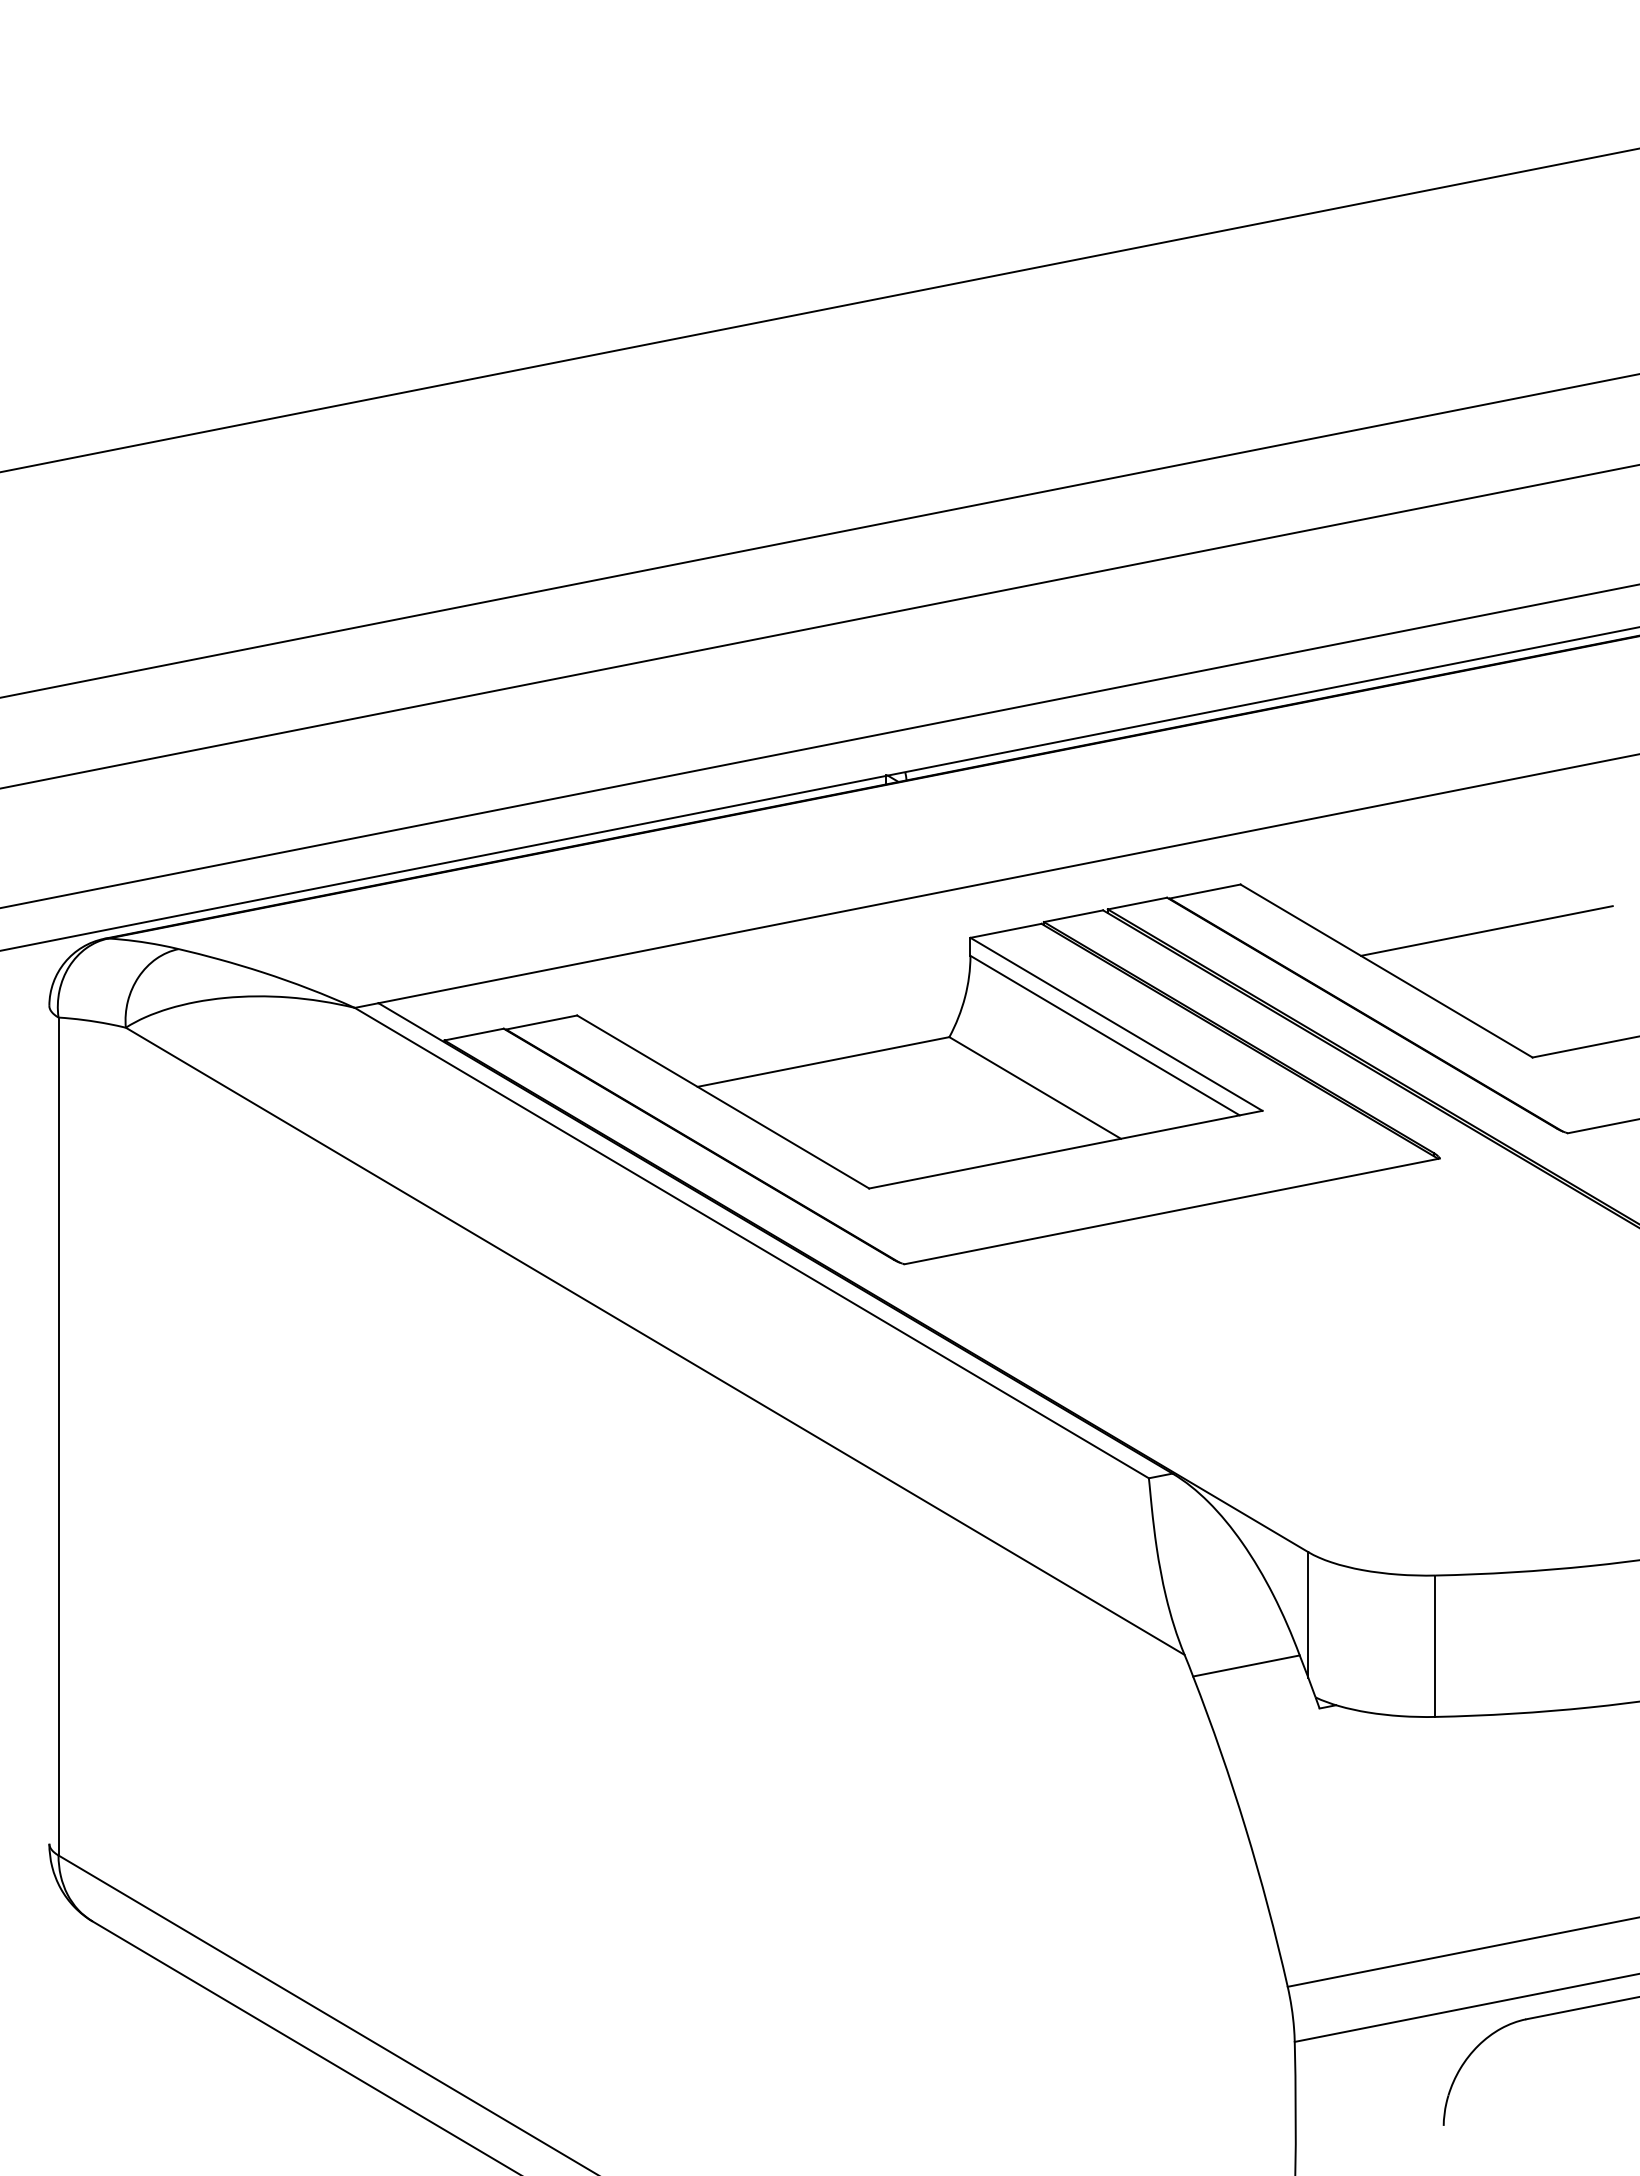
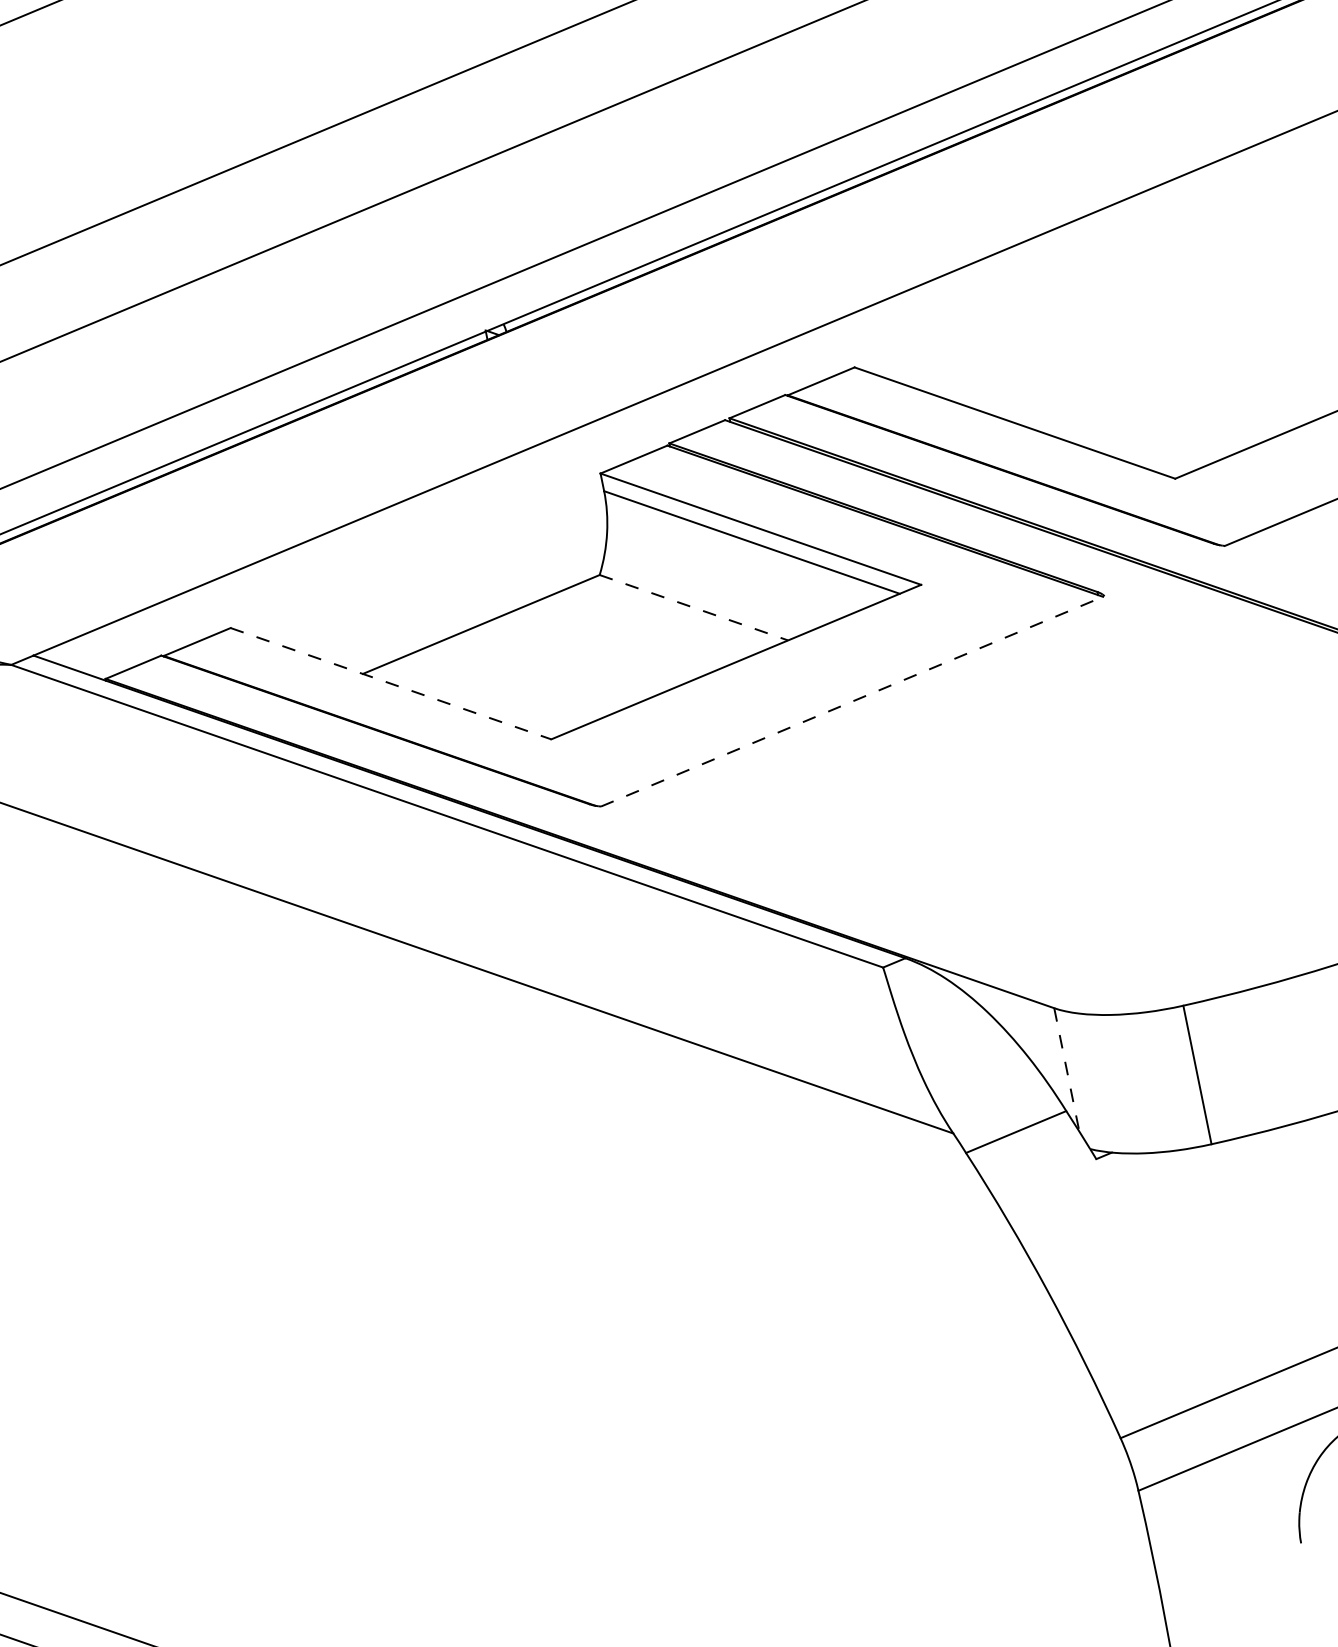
line: (1486, 930) -> (1104, 363), removed
line: (1035, 1087) -> (694, 607), solid -> dashed
line: (723, 1102) -> (391, 684), solid -> dashed
line: (1172, 1211) -> (853, 701), solid -> dashed
line: (1308, 1615) -> (1066, 1070), solid -> dashed

